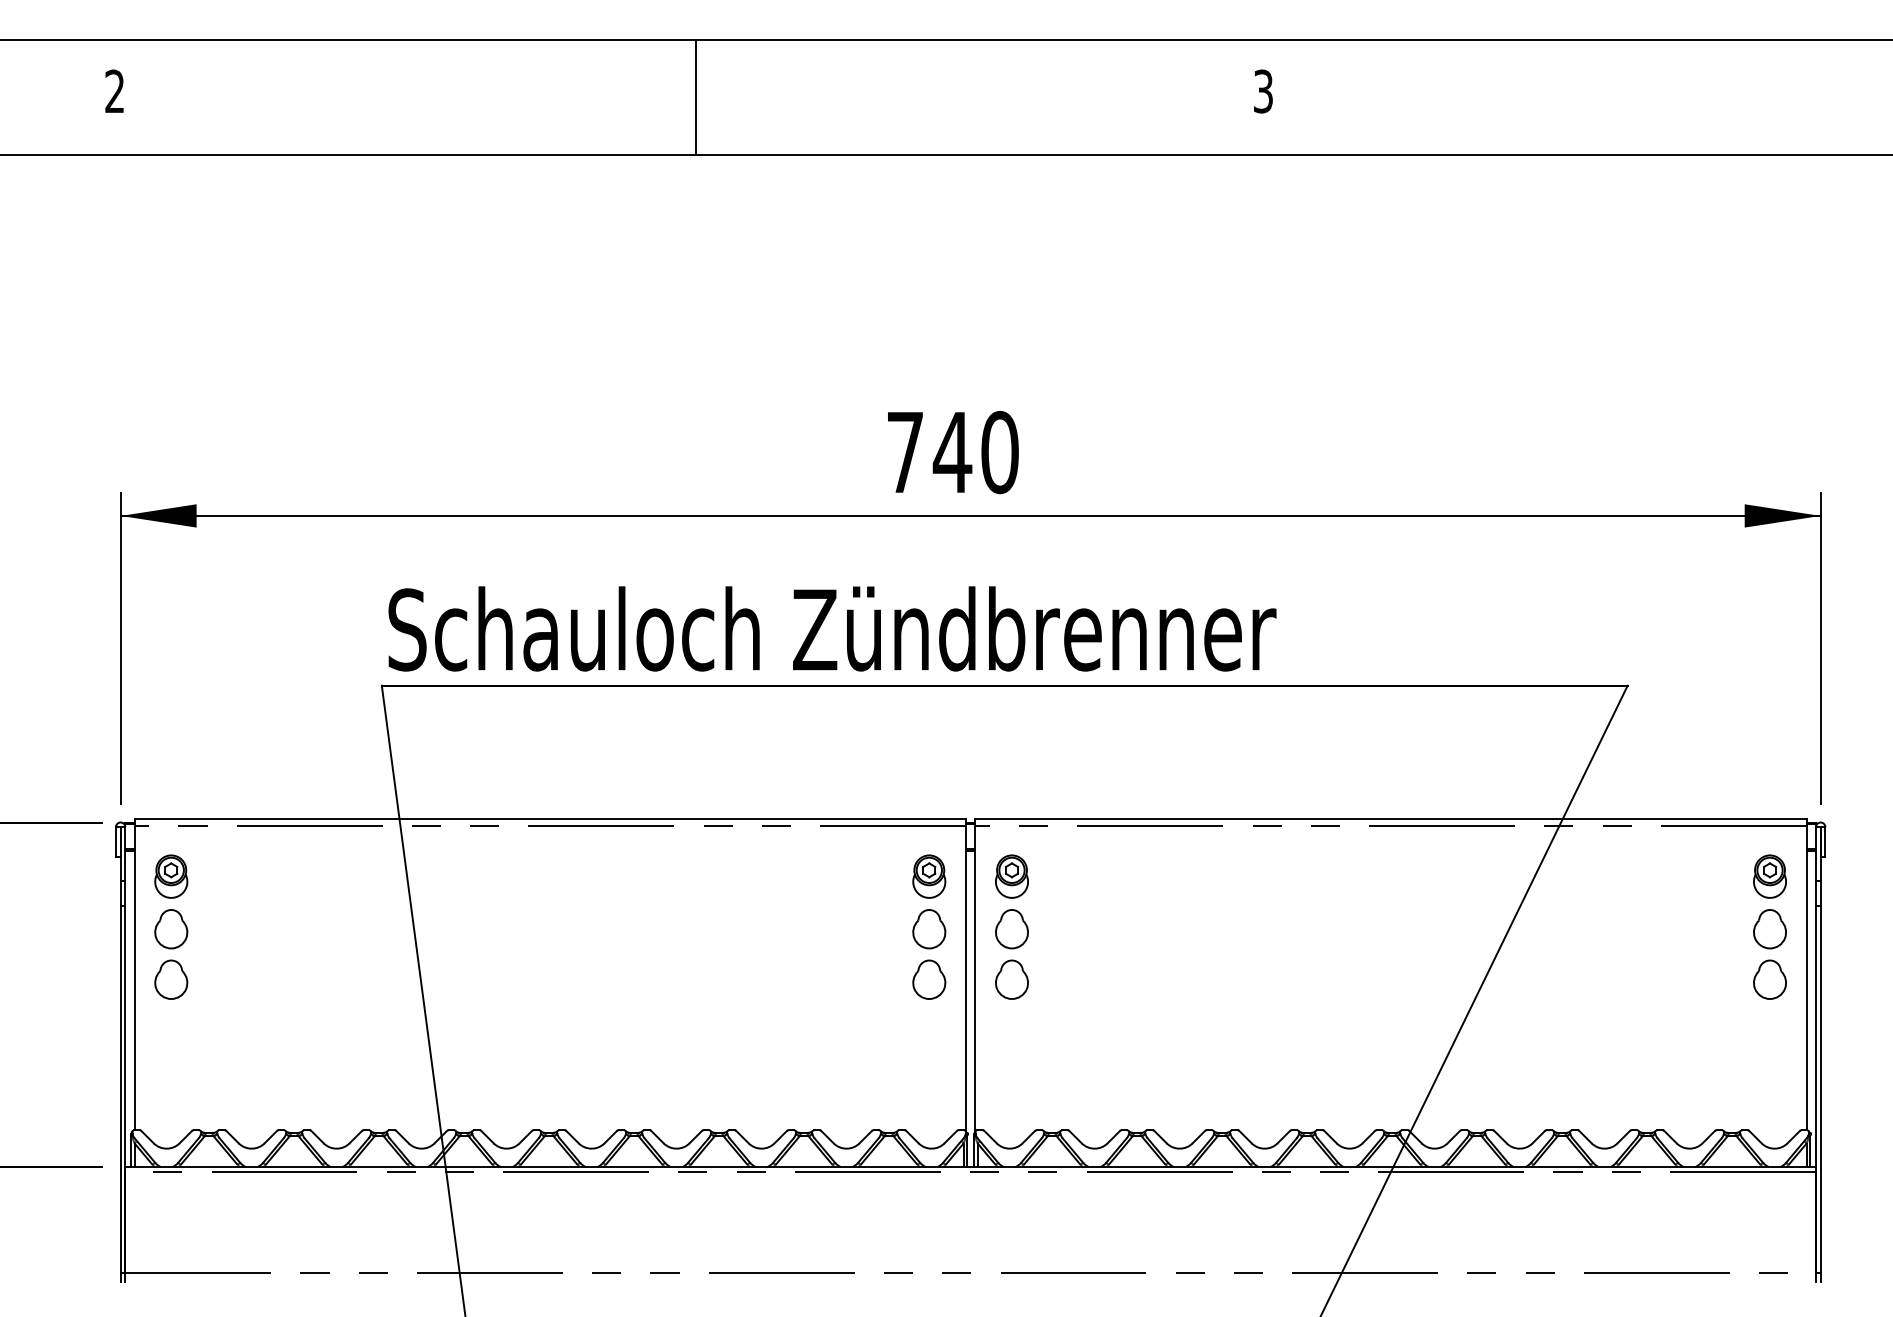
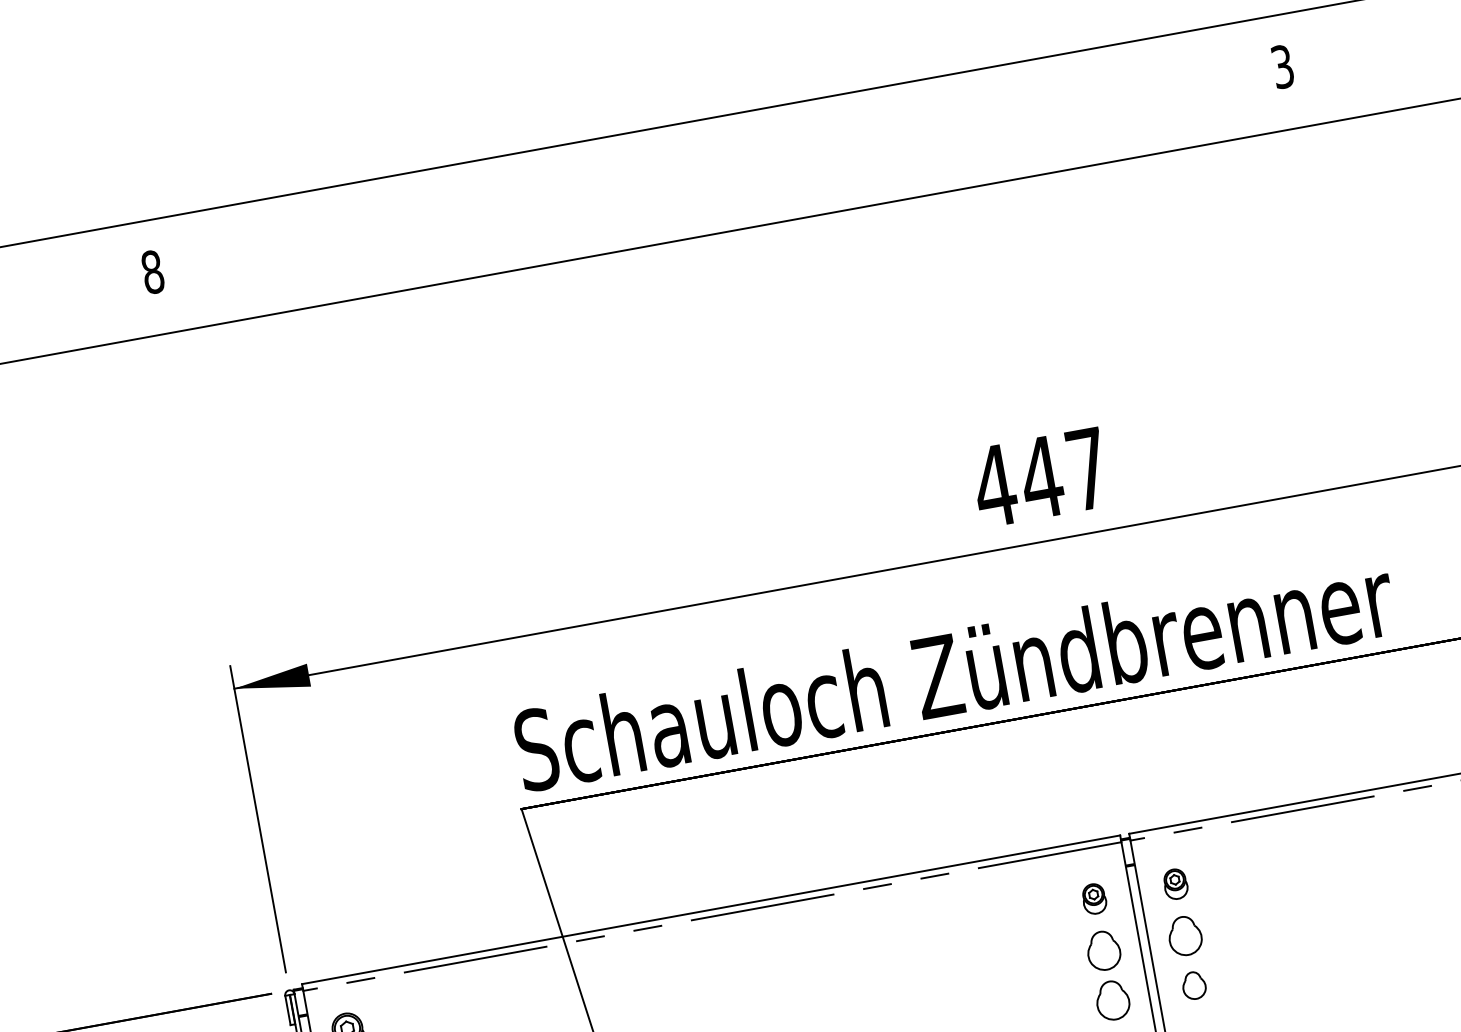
text: (114, 91) -> (152, 272), 2 -> 8
line: (695, 96) -> (724, 173), removed
text: (951, 452) -> (1040, 477), 740 -> 447
part: (929, 876) -> (1094, 898), size x0.7
part: (1011, 876) -> (1175, 884), size x0.7
part: (1011, 979) -> (1193, 985), size x0.7

